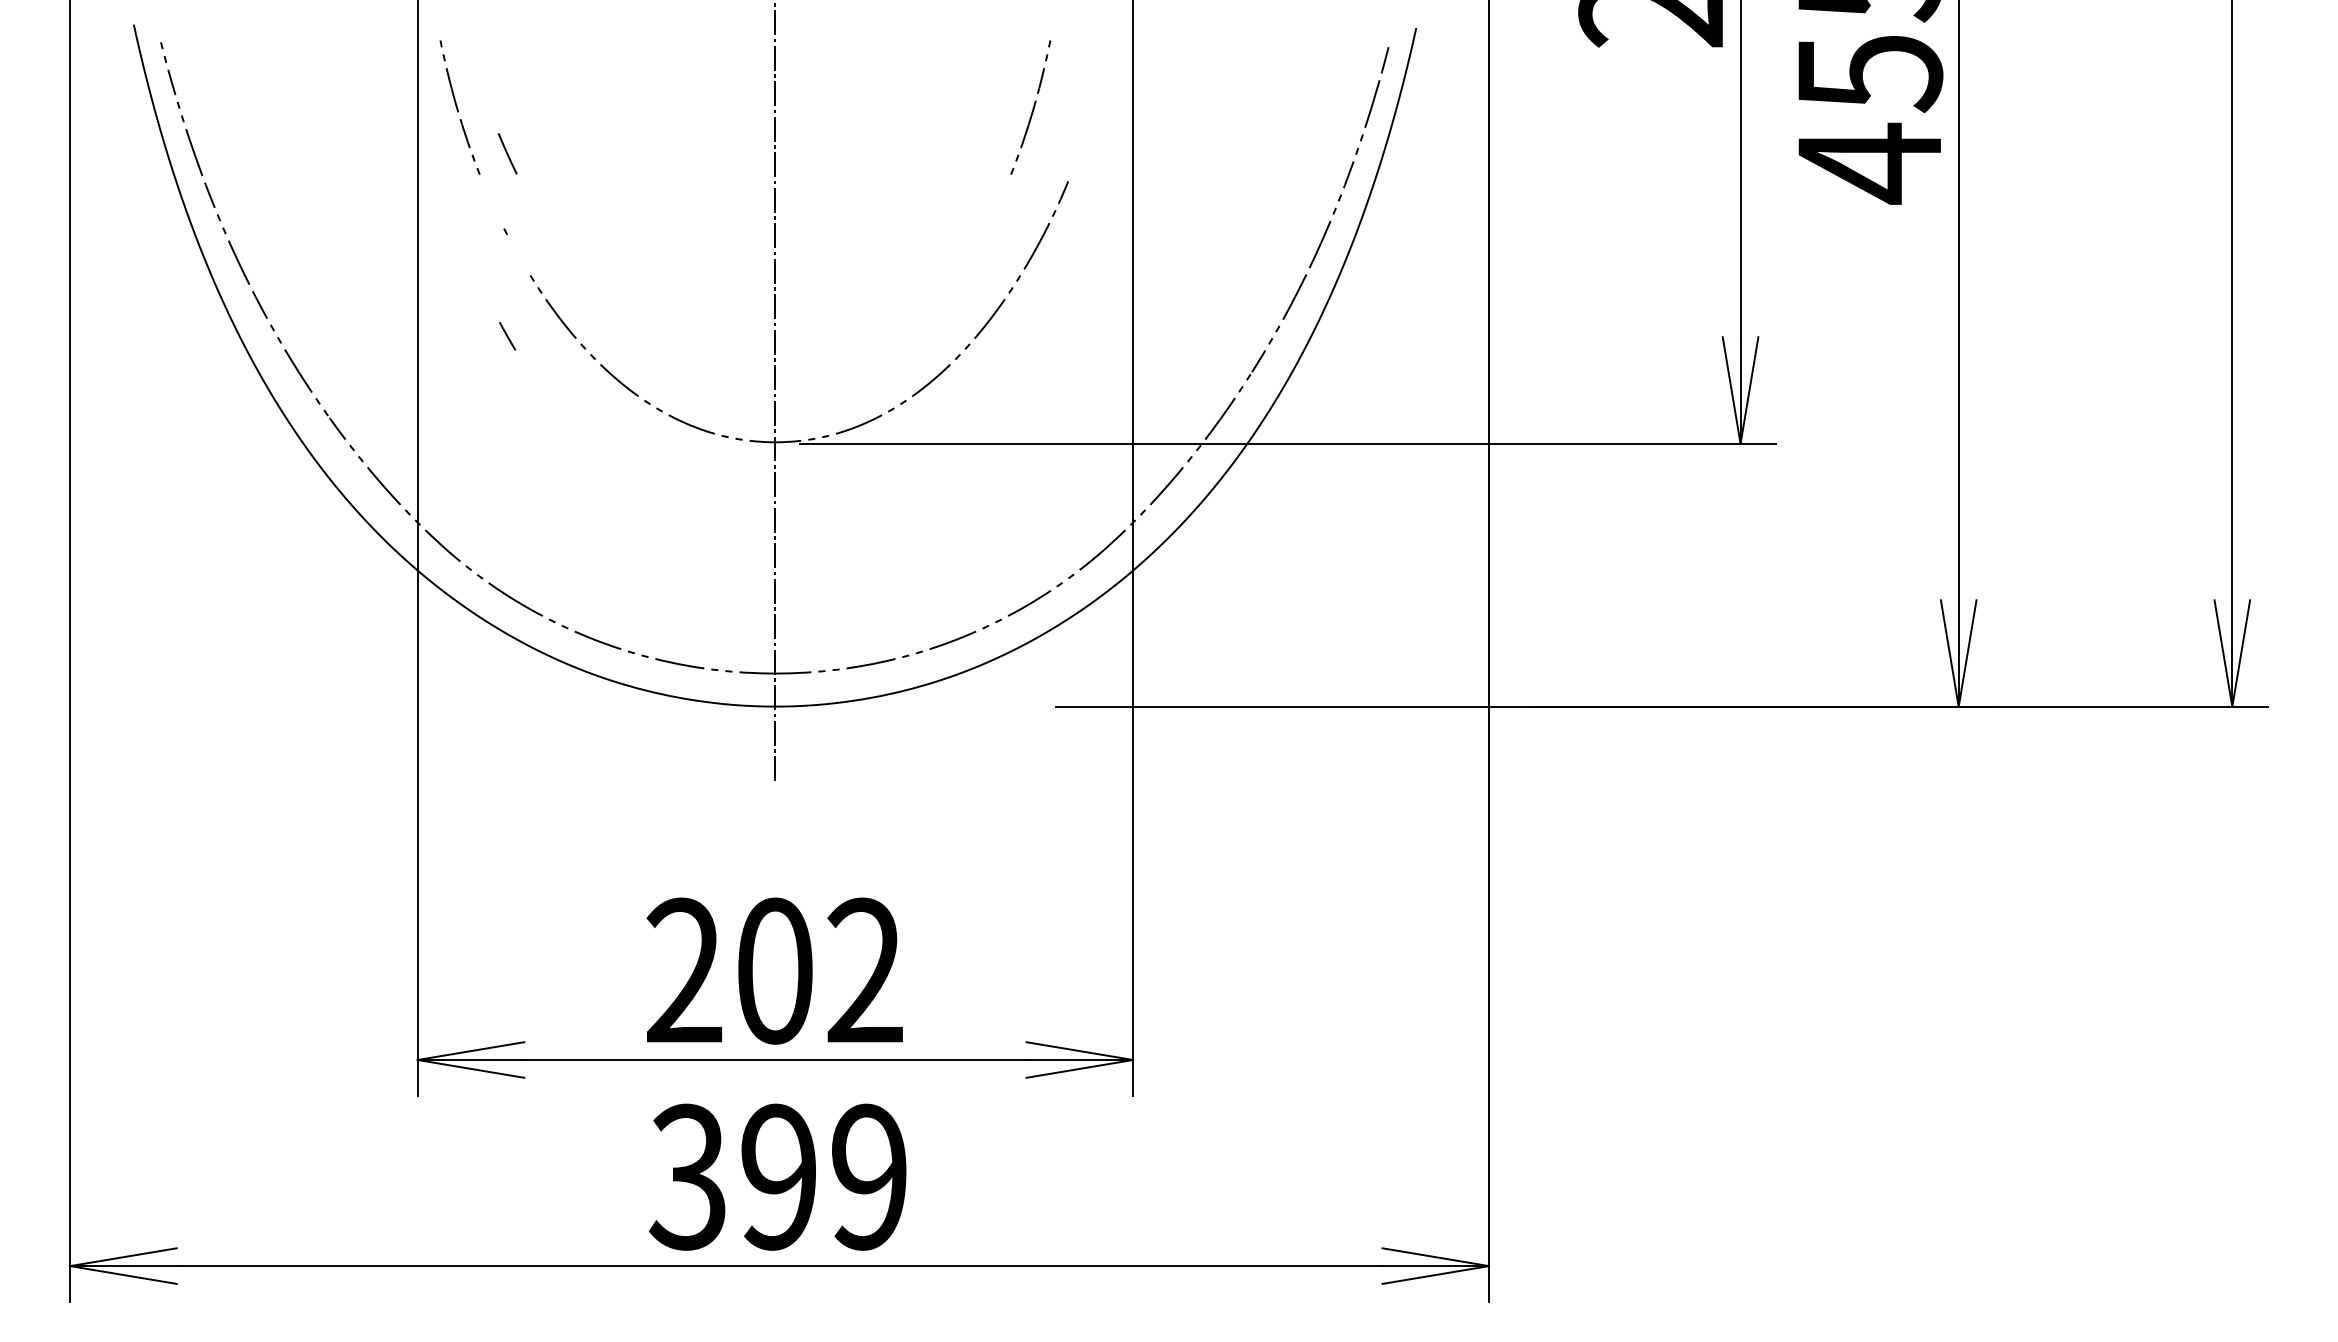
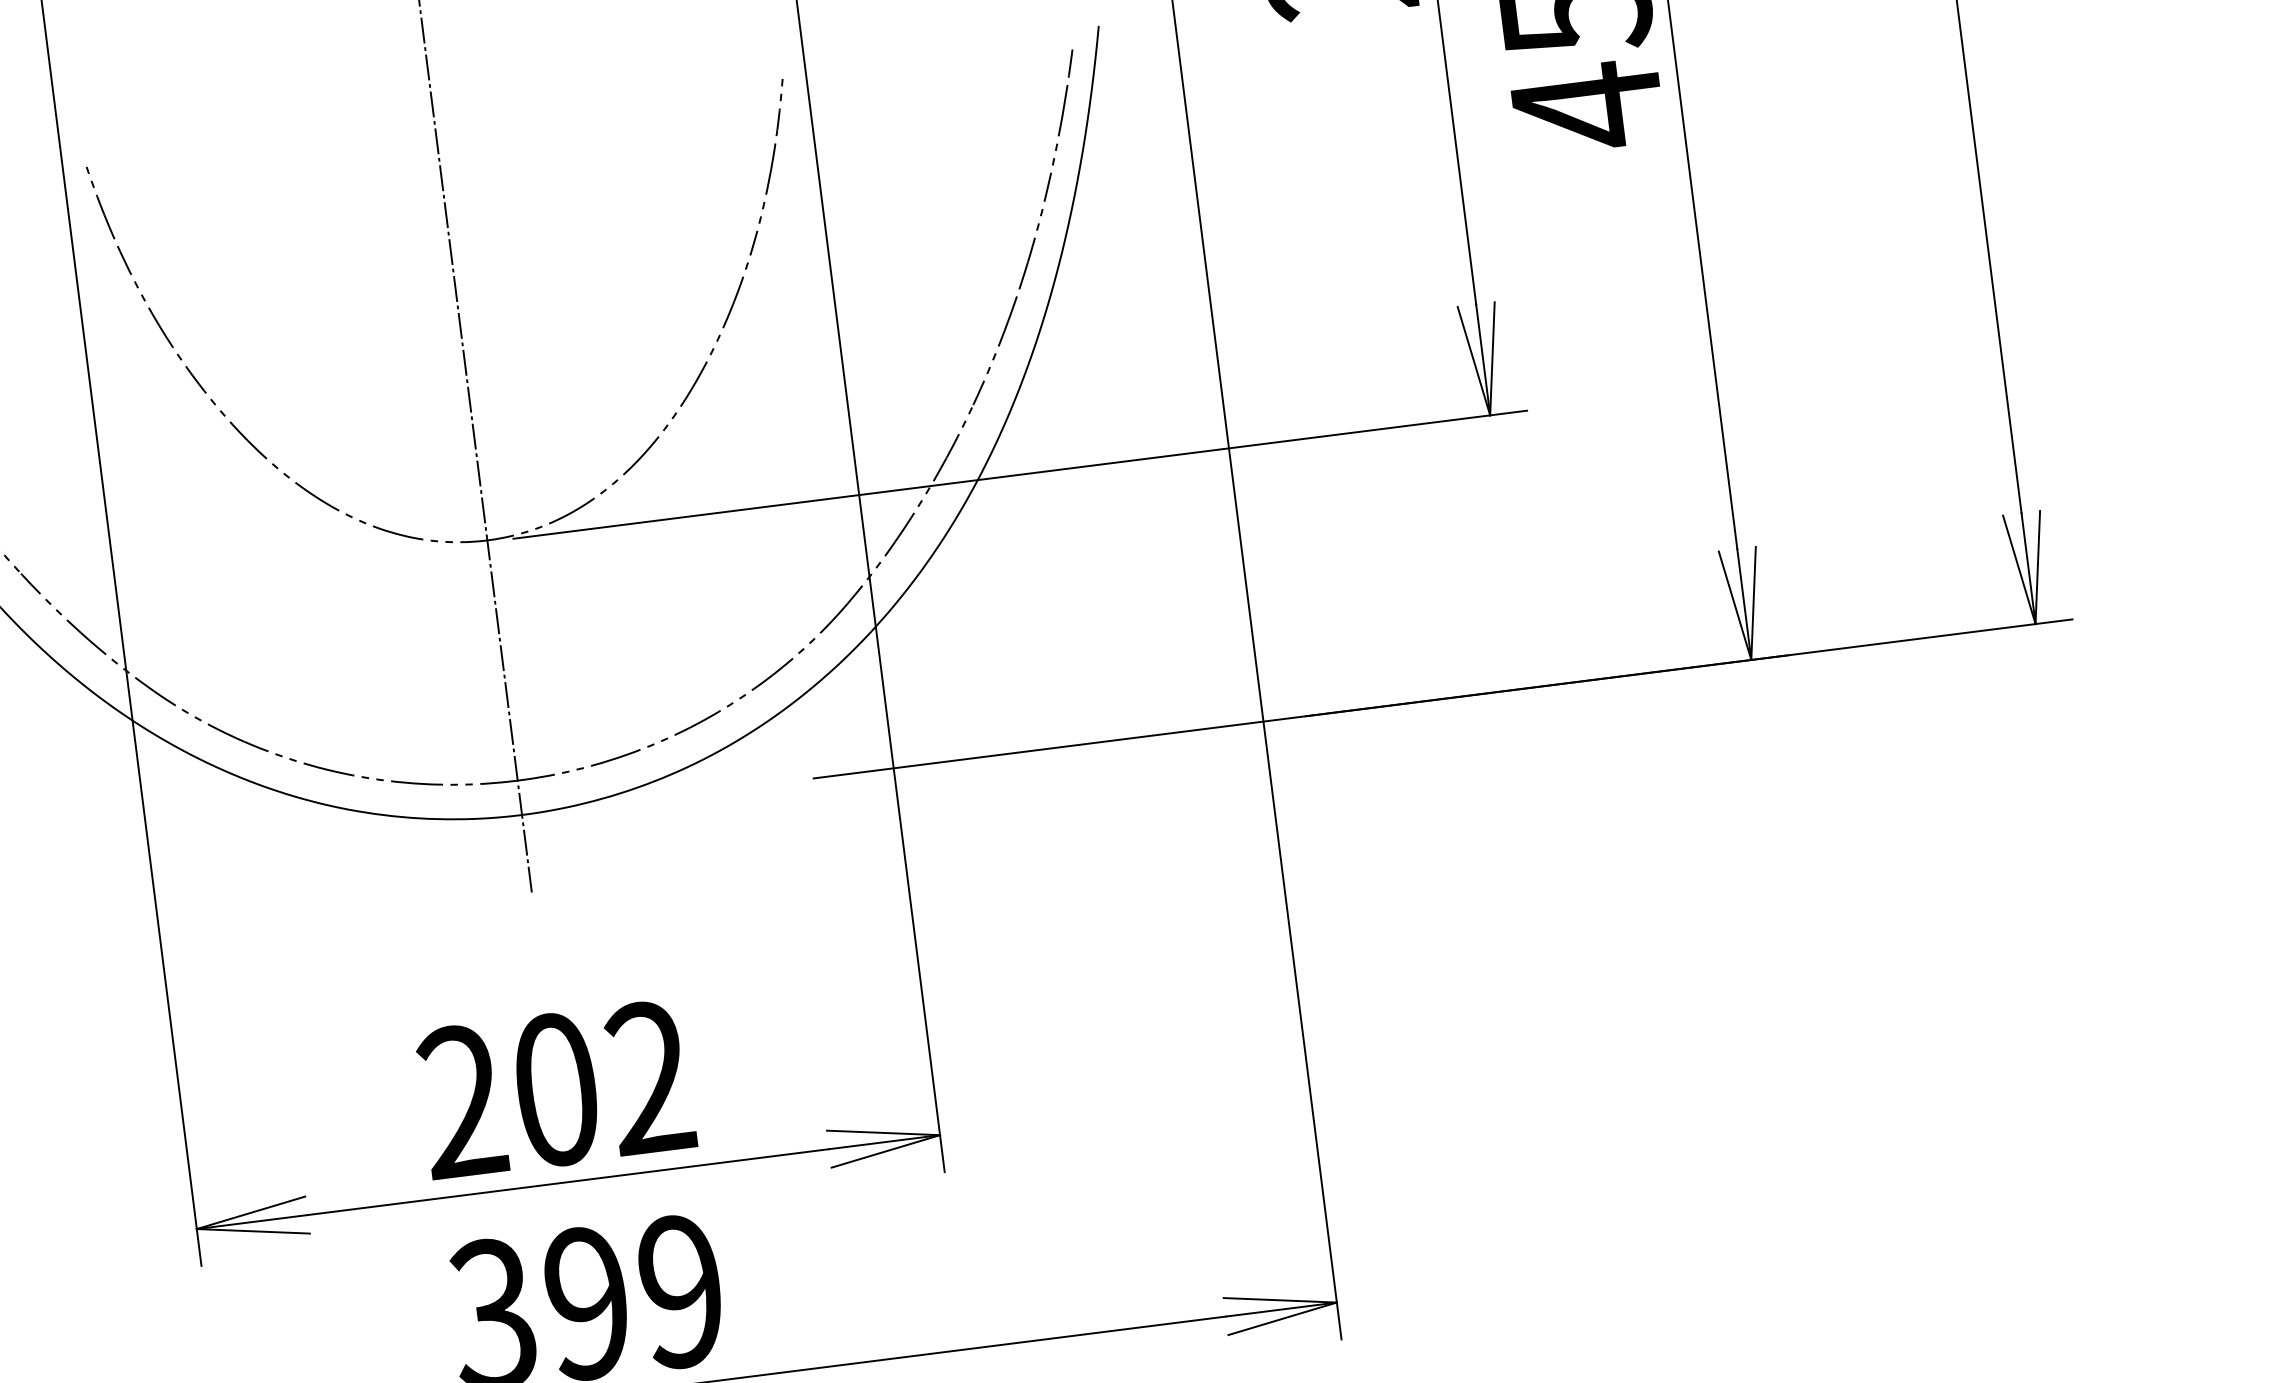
part: (1030, 107) -> (770, 151), moved
line: (507, 153) -> (160, 327), moved
line: (507, 336) -> (195, 380), moved

